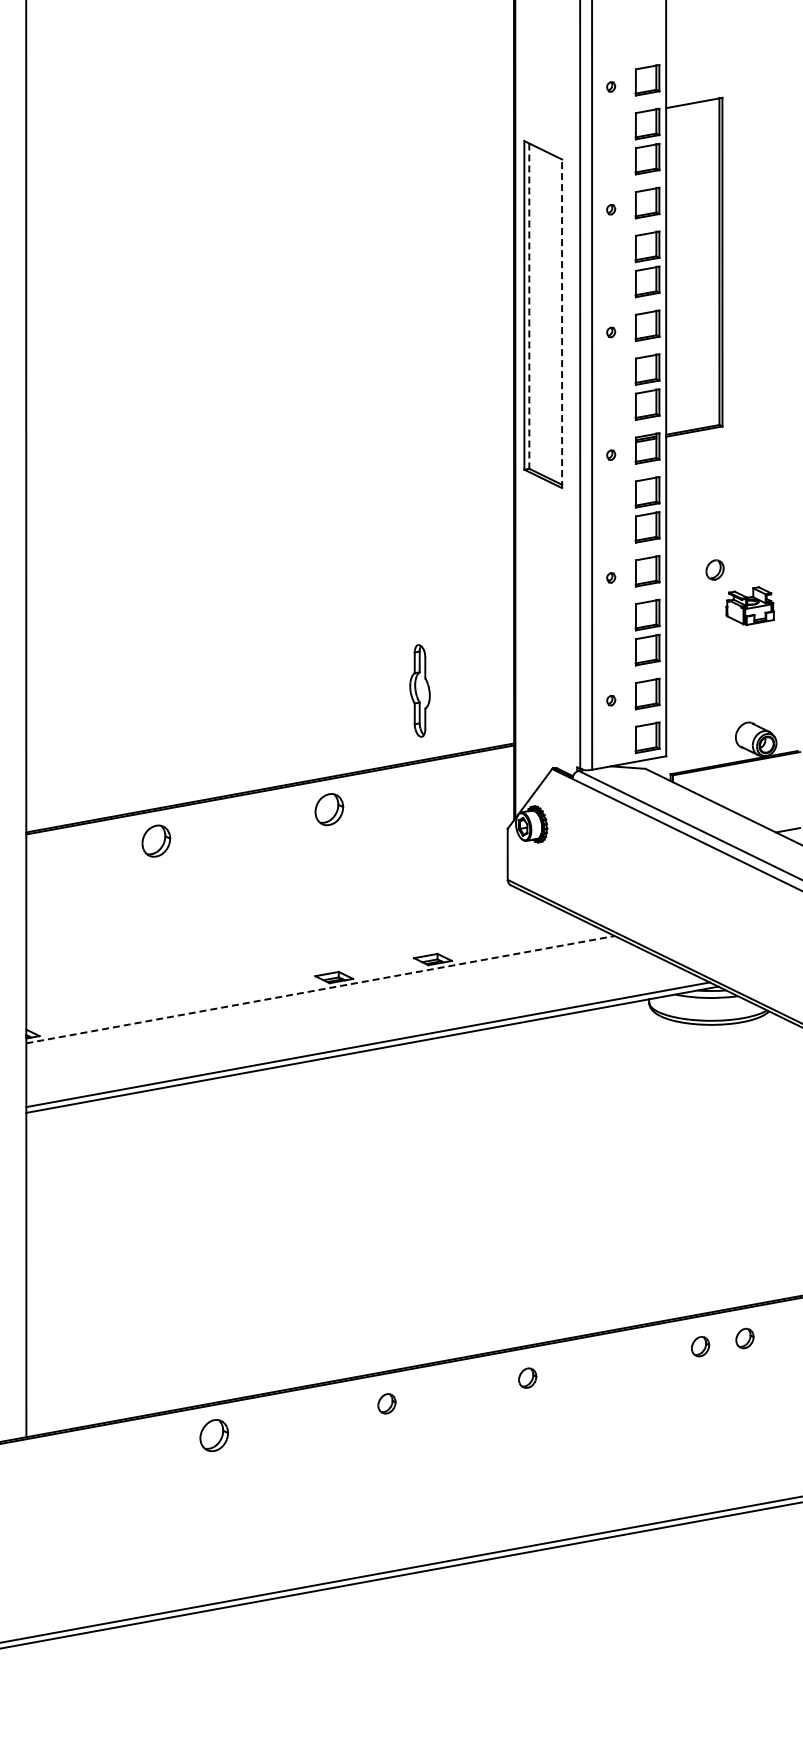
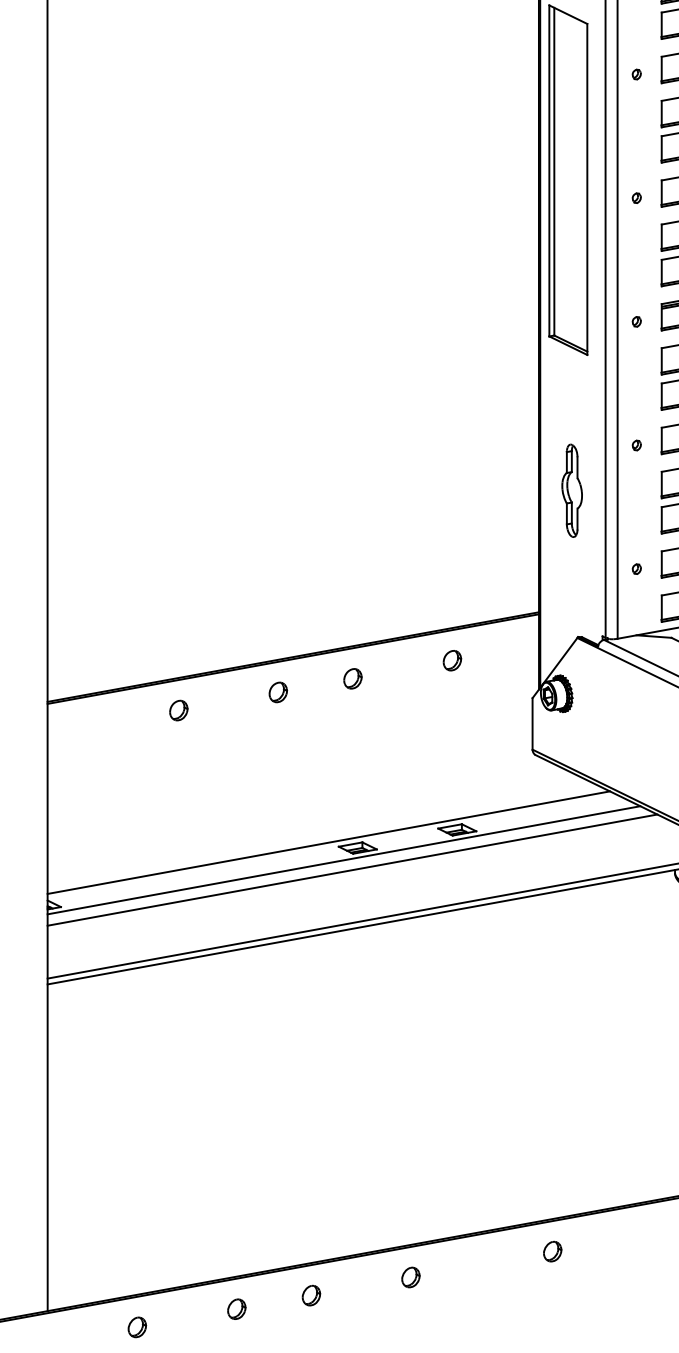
line: (529, 306) -> (554, 172), dashed -> solid
line: (562, 323) -> (587, 189), dashed -> solid
part: (419, 690) -> (571, 490), moved
part: (427, 791) -> (451, 660), added
part: (329, 809) -> (353, 678), size x0.62
part: (254, 822) -> (277, 691), added
part: (156, 840) -> (178, 710), size x0.62
line: (305, 972) -> (328, 842), added
line: (321, 989) -> (344, 860), dashed -> solid
line: (328, 999) -> (352, 870), added
part: (287, 1421) -> (310, 1295), added
part: (213, 1434) -> (236, 1308), size x0.62
part: (115, 1452) -> (137, 1326), added

